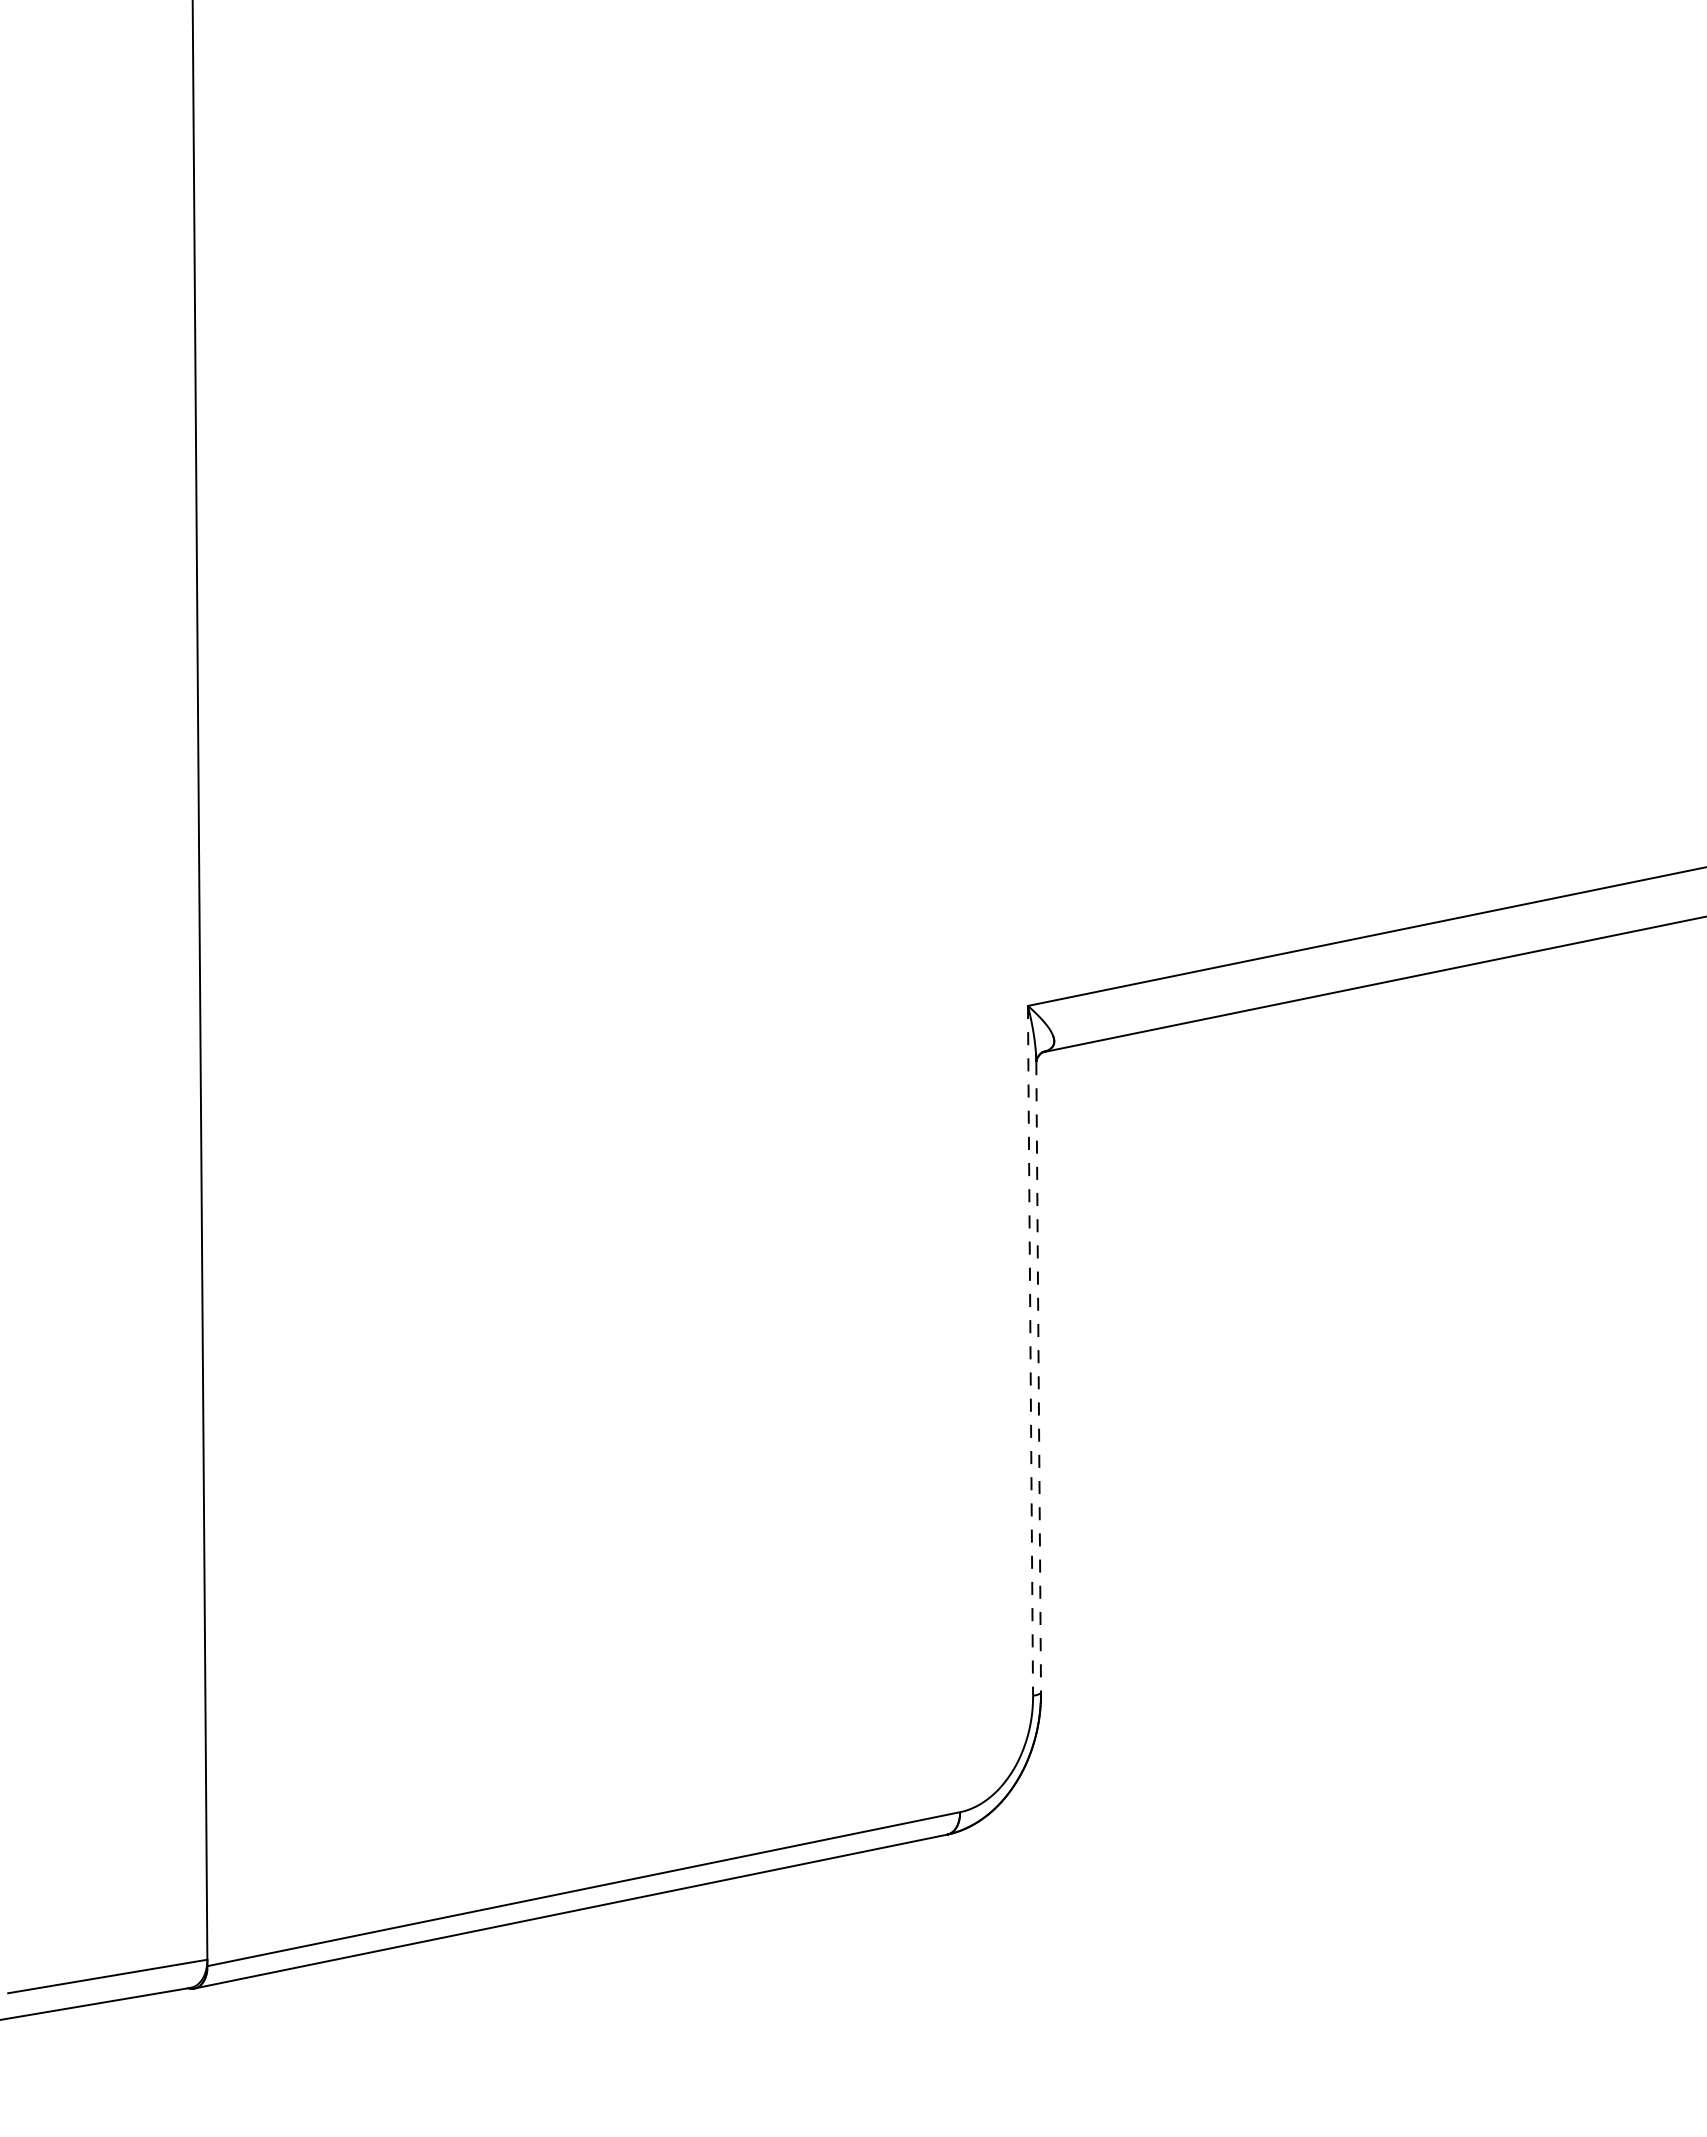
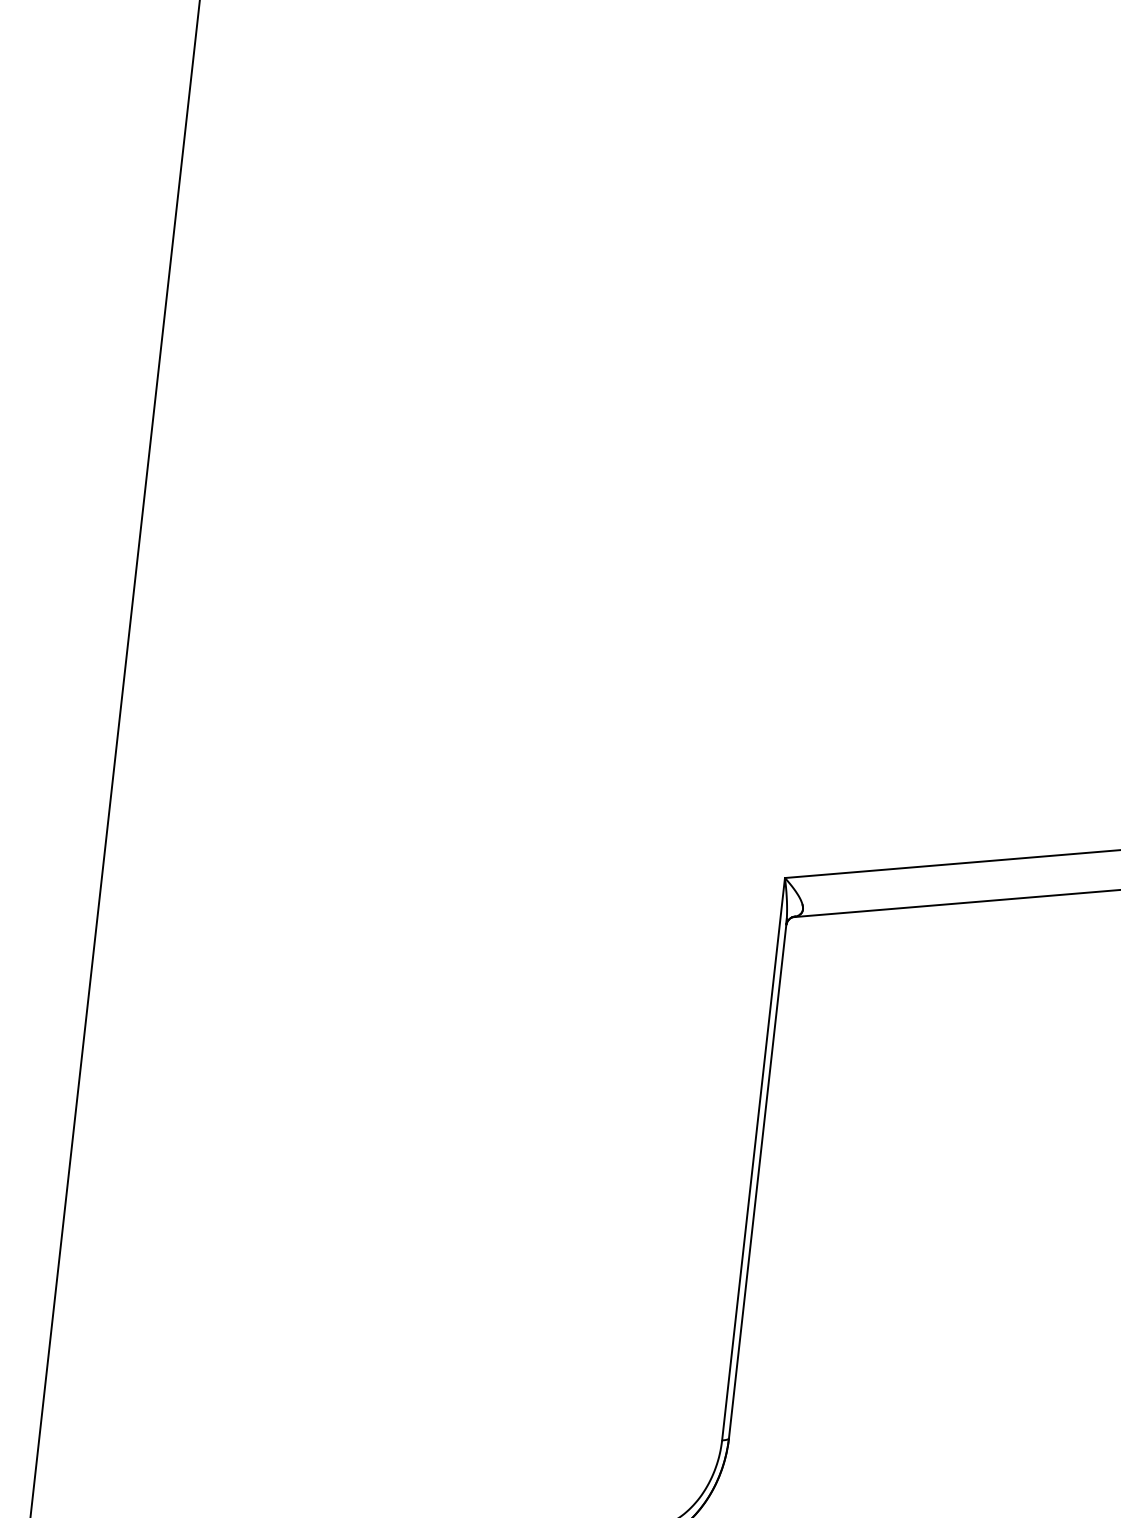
line: (1030, 1350) -> (753, 1158), dashed -> solid
line: (1038, 1377) -> (757, 1181), dashed -> solid

